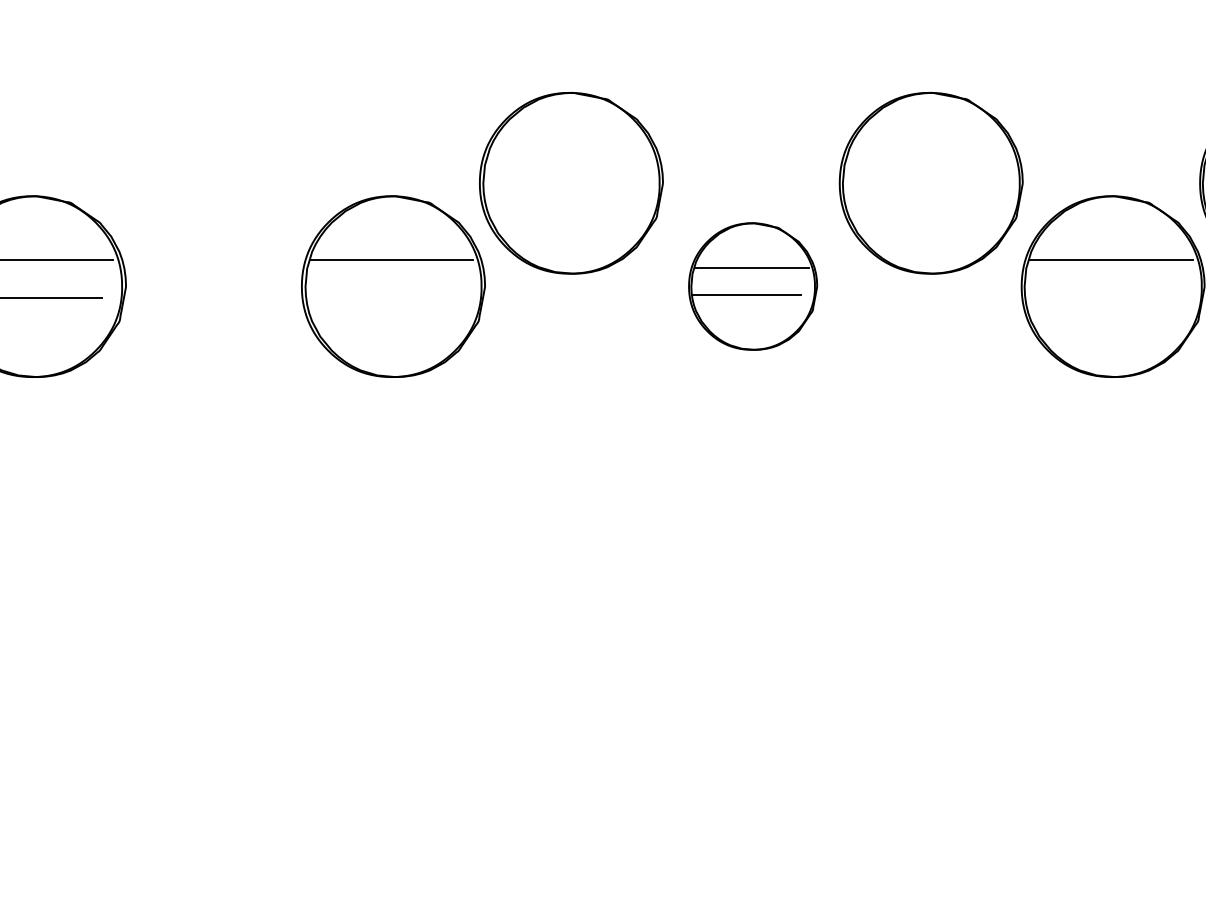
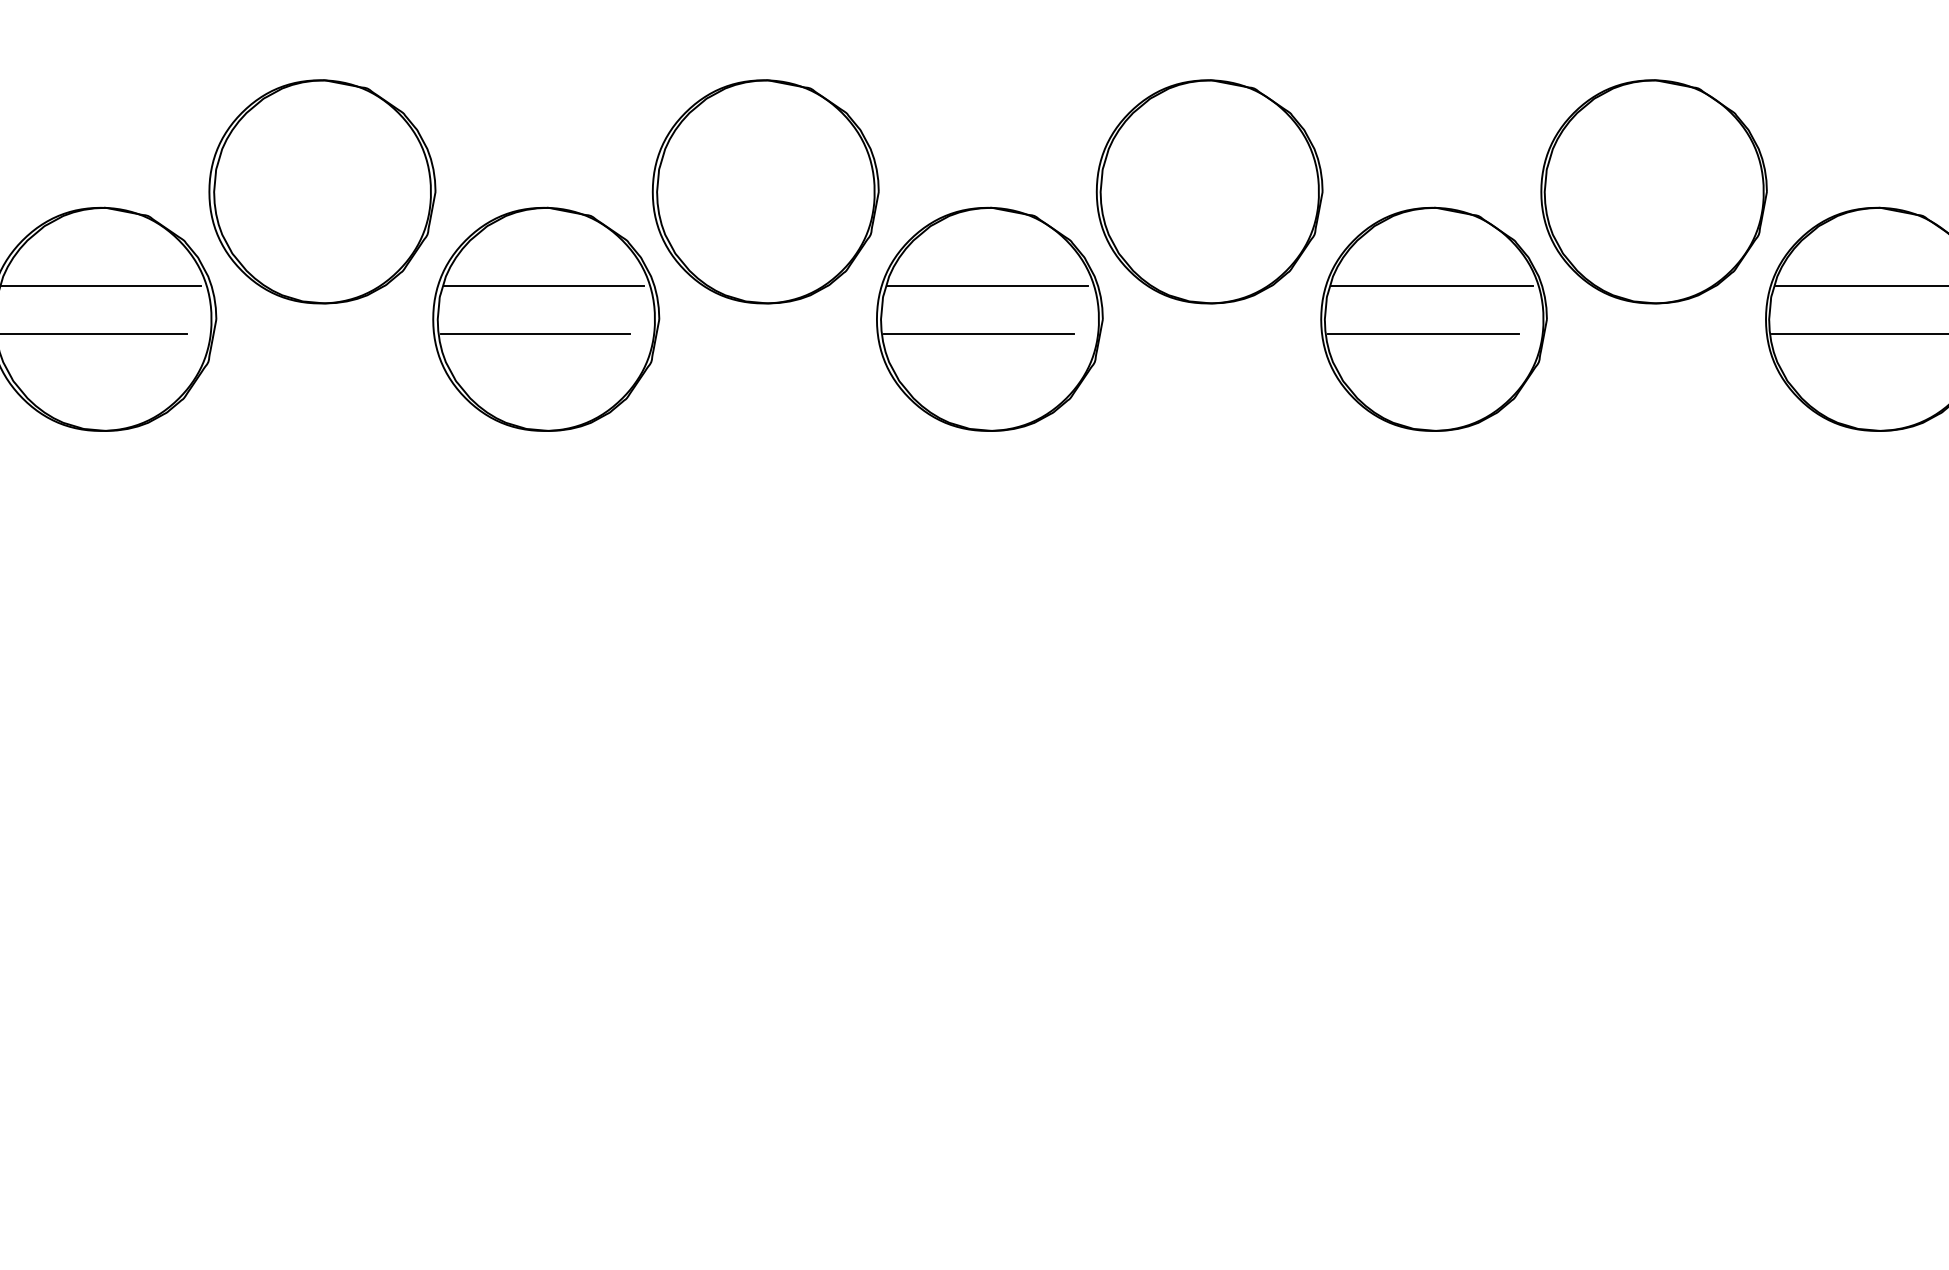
part: (212, 182) -> (322, 191), added
part: (752, 285) -> (989, 318), size x1.43
line: (384, 298) -> (535, 333), added
line: (1103, 298) -> (1422, 333), added

